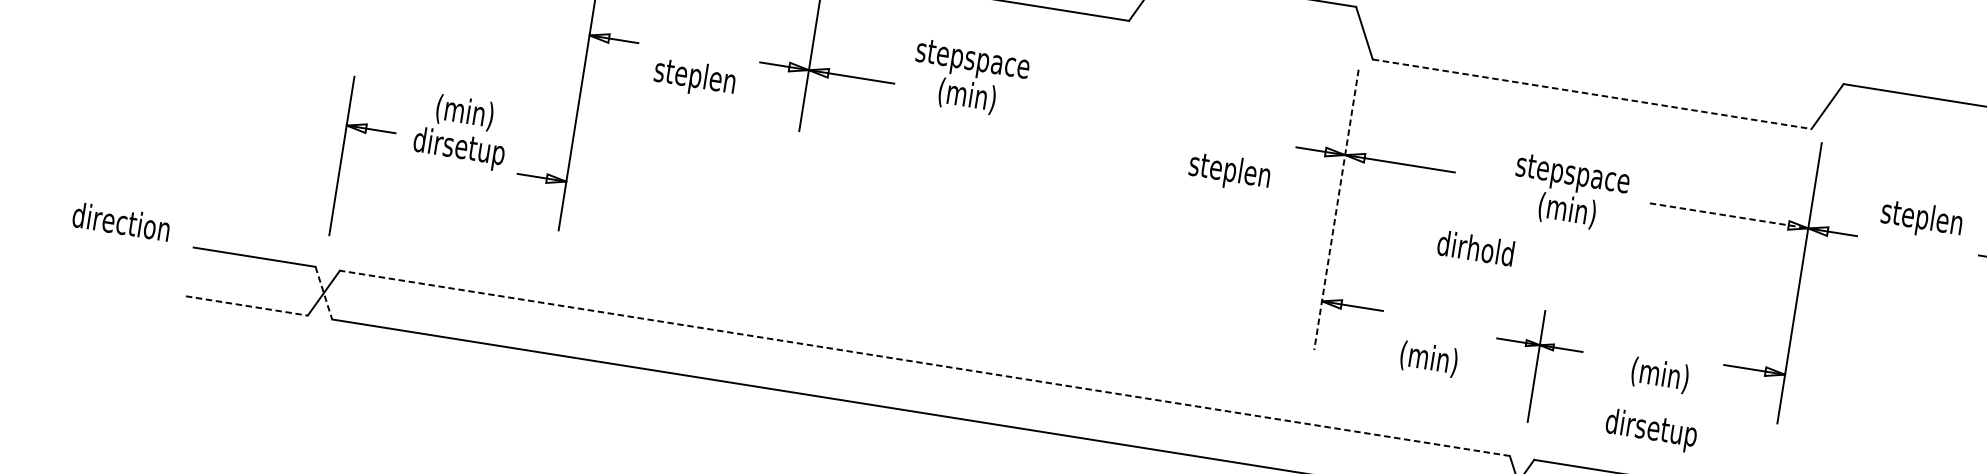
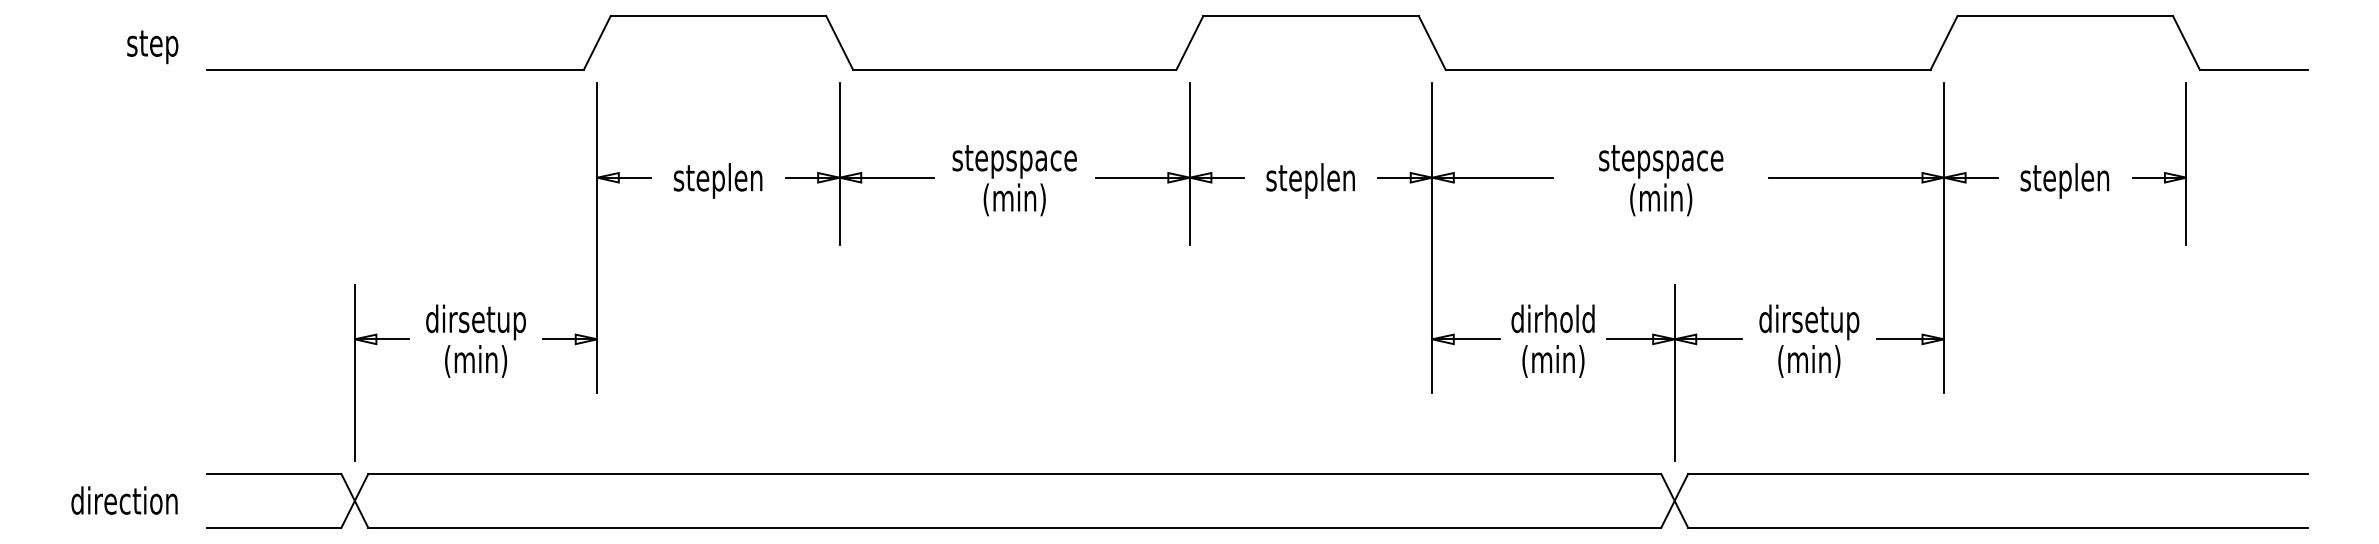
text: (694, 77) -> (717, 180), moved
text: (969, 78) -> (1014, 180), moved
line: (1592, 93) -> (1688, 69), dashed -> solid
text: (465, 112) -> (476, 361), moved
part: (1108, 112) -> (1169, 172), added
part: (342, 155) -> (355, 372), moved
text: (1229, 171) -> (1310, 180), moved
text: (1570, 193) -> (1661, 180), moved
line: (1336, 210) -> (1432, 238), dashed -> solid
line: (1729, 215) -> (1856, 177), dashed -> solid
text: (1921, 219) -> (2064, 180), moved
text: (121, 221) -> (124, 500), moved
text: (1475, 247) -> (1552, 318), moved
line: (324, 293) -> (355, 501), dashed -> solid
line: (247, 305) -> (274, 527), dashed -> solid
text: (1428, 359) -> (1553, 361), moved
line: (924, 362) -> (1014, 473), dashed -> solid
part: (1536, 366) -> (1674, 372), size x1.43
text: (1651, 430) -> (1809, 322), moved

